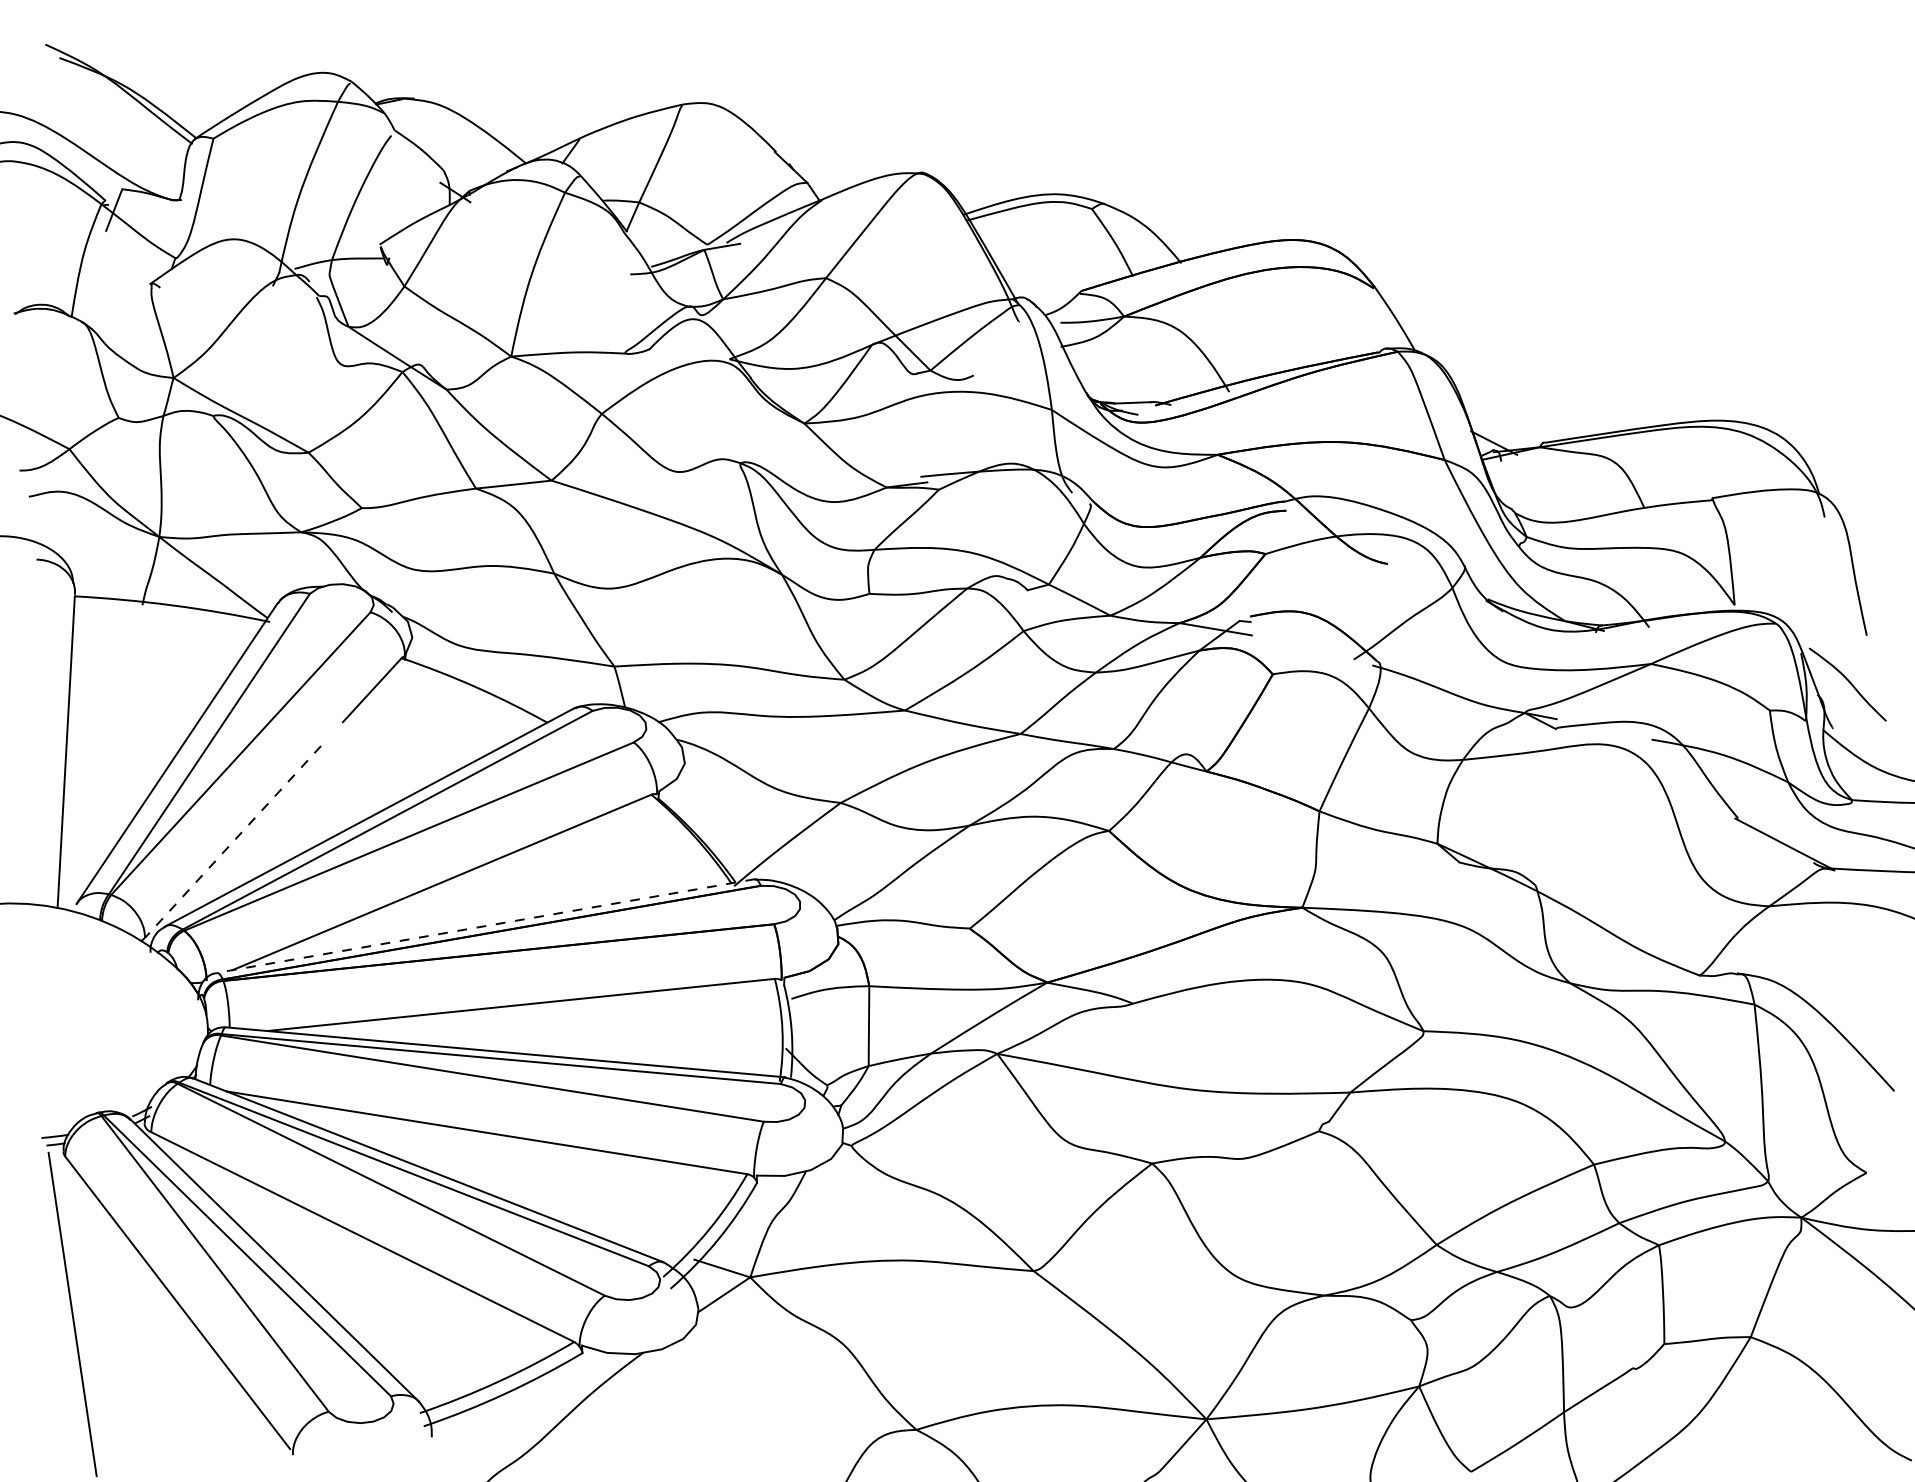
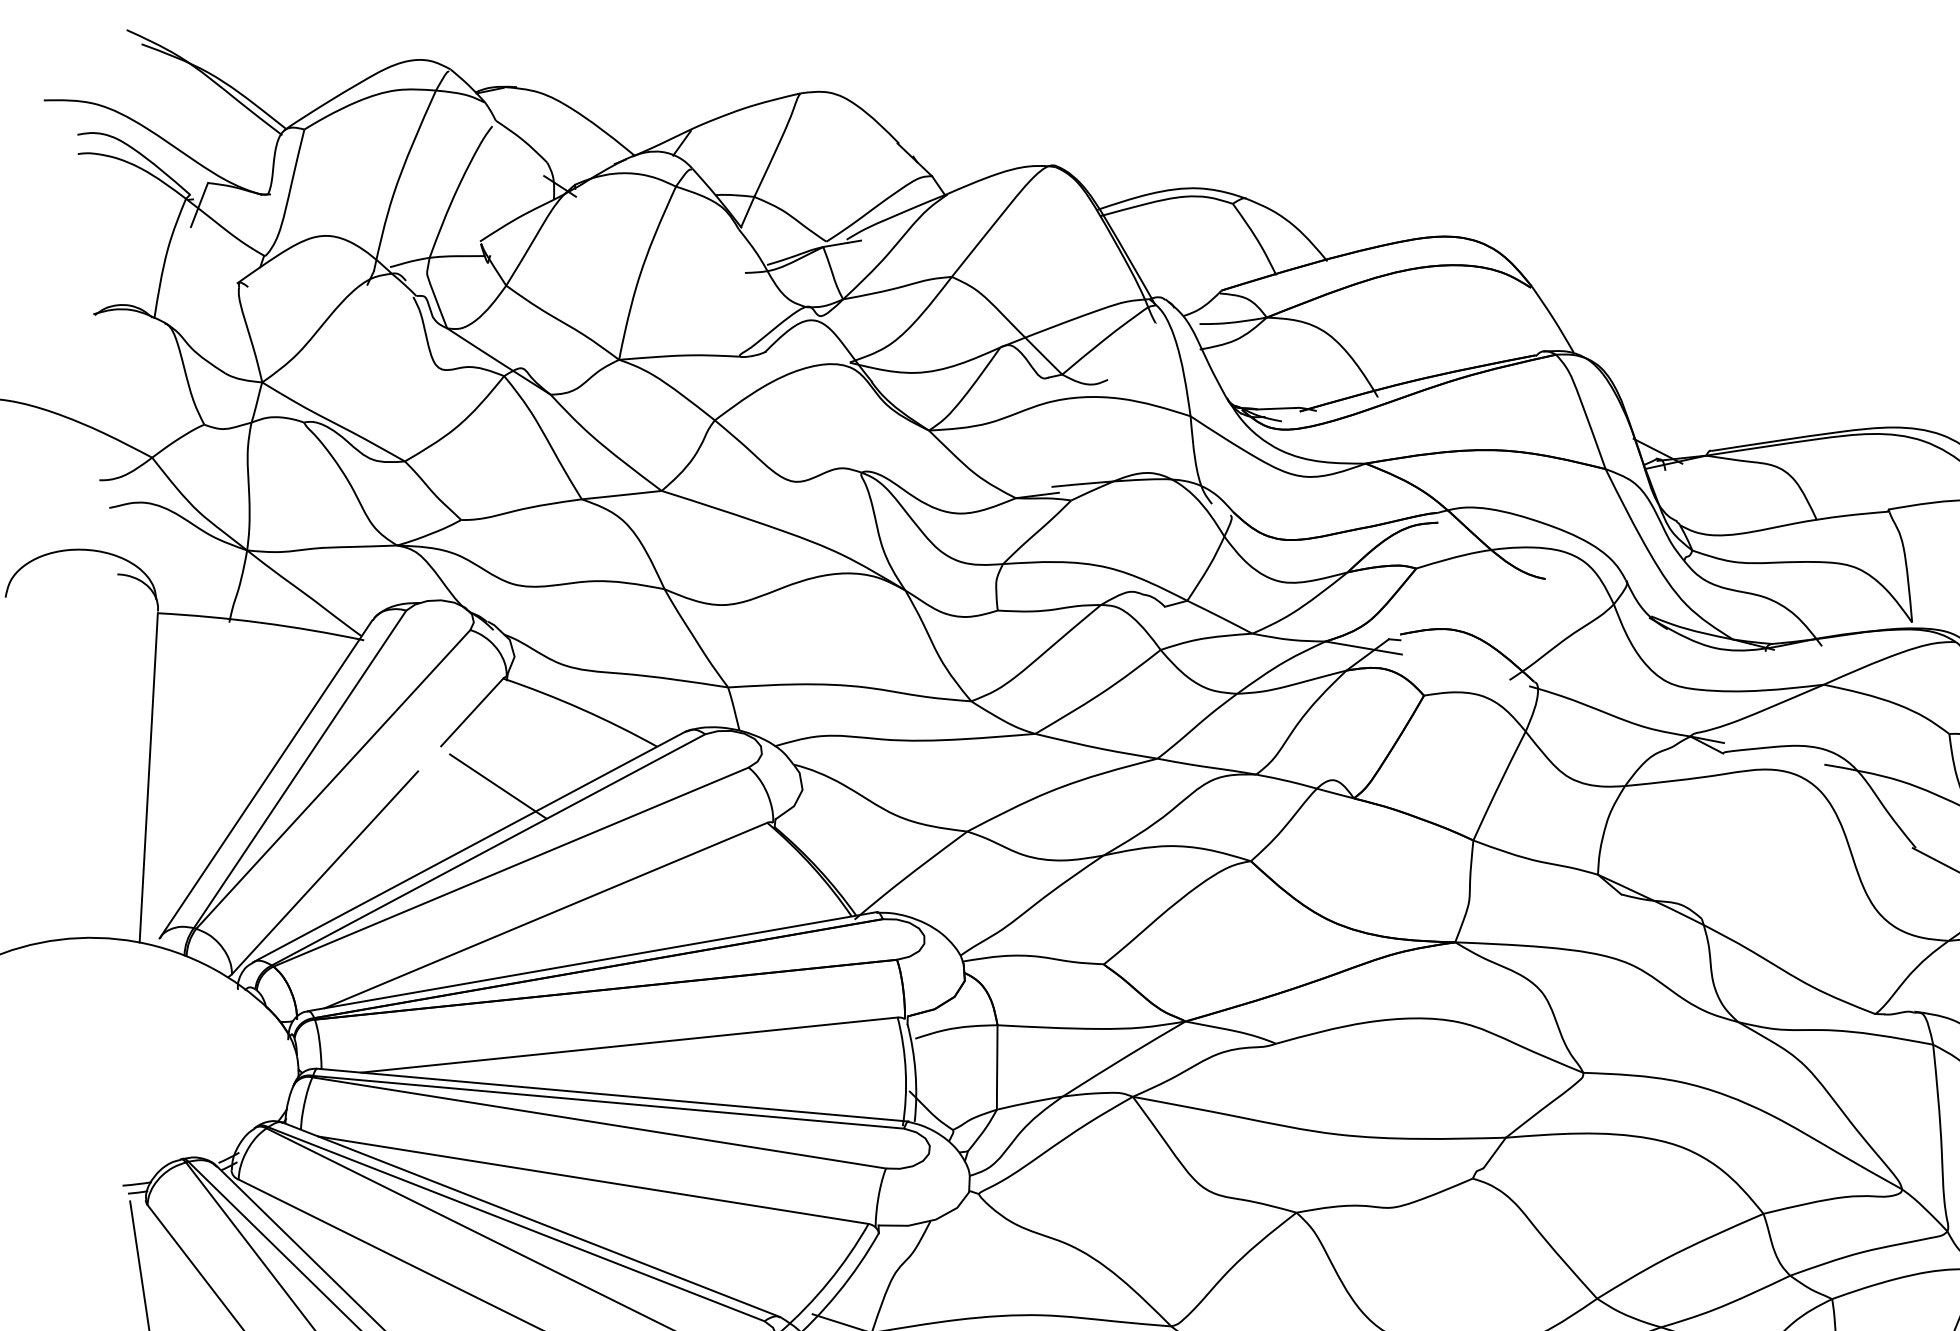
line: (396, 760) -> (497, 786), added
line: (232, 842) -> (324, 873), dashed -> solid
line: (485, 926) -> (591, 962), dashed -> solid

